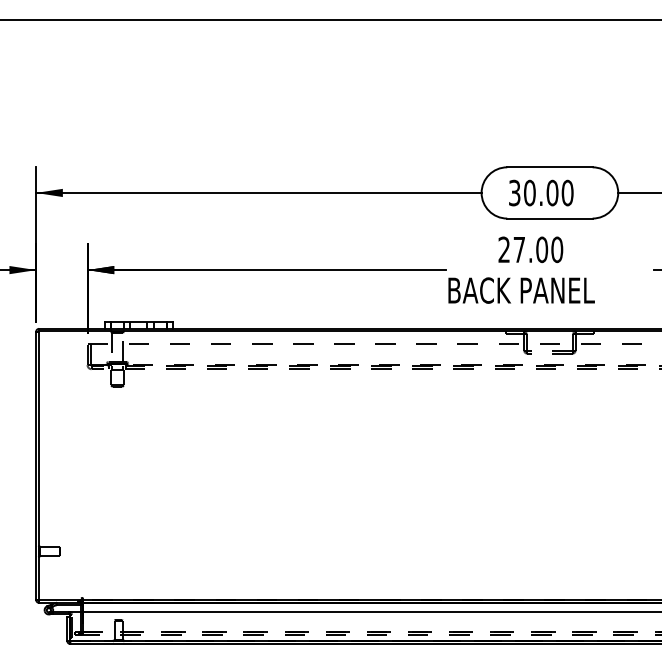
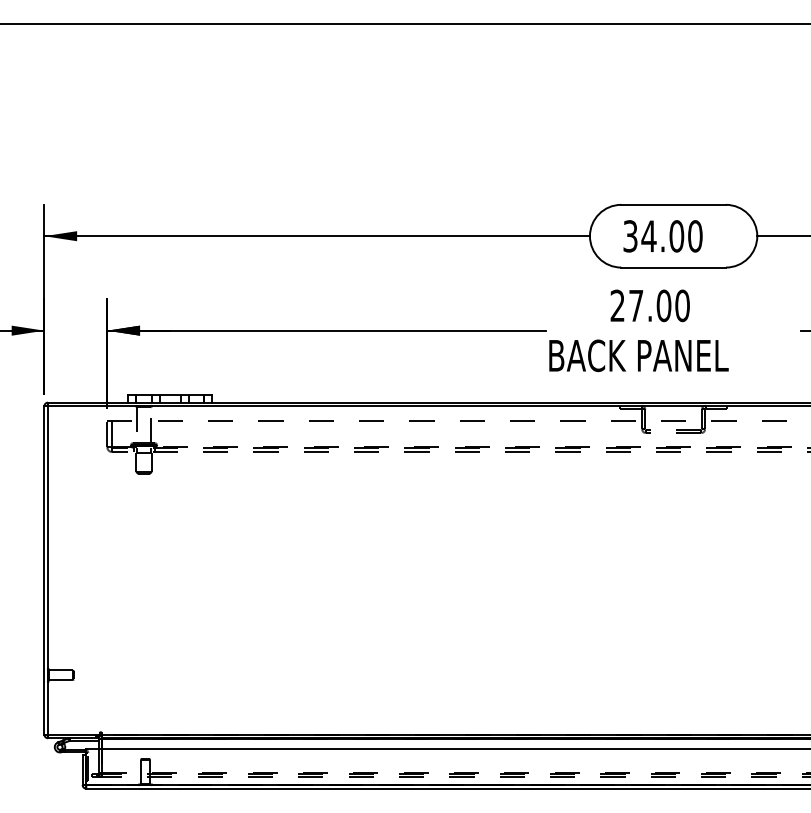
text: (529, 193) -> (648, 236), 30.00 -> 34.00

